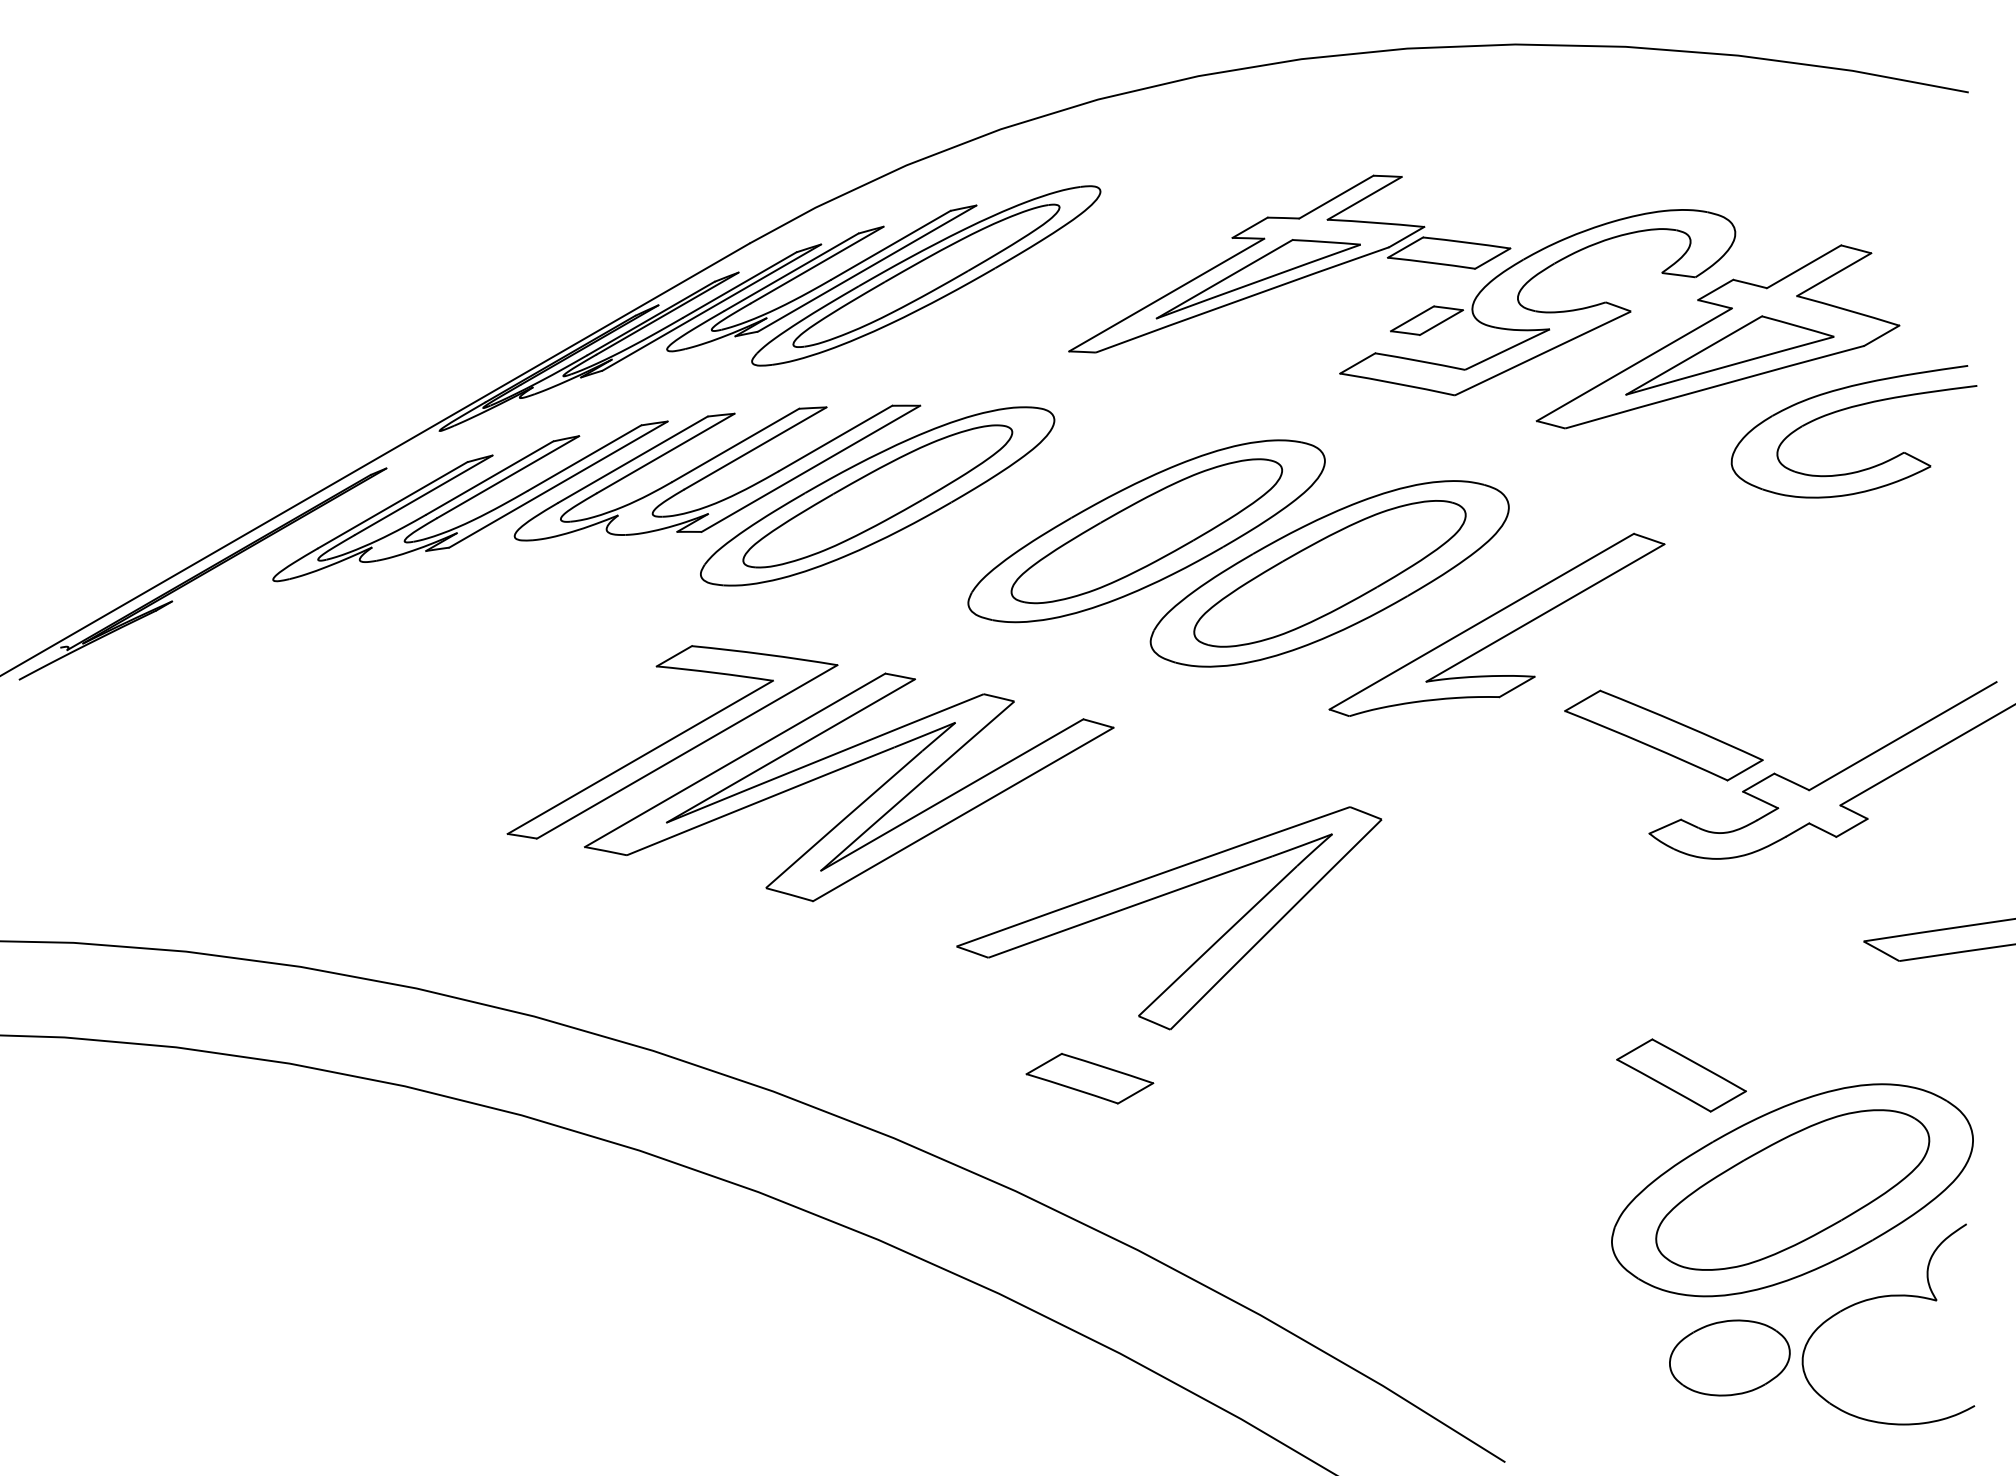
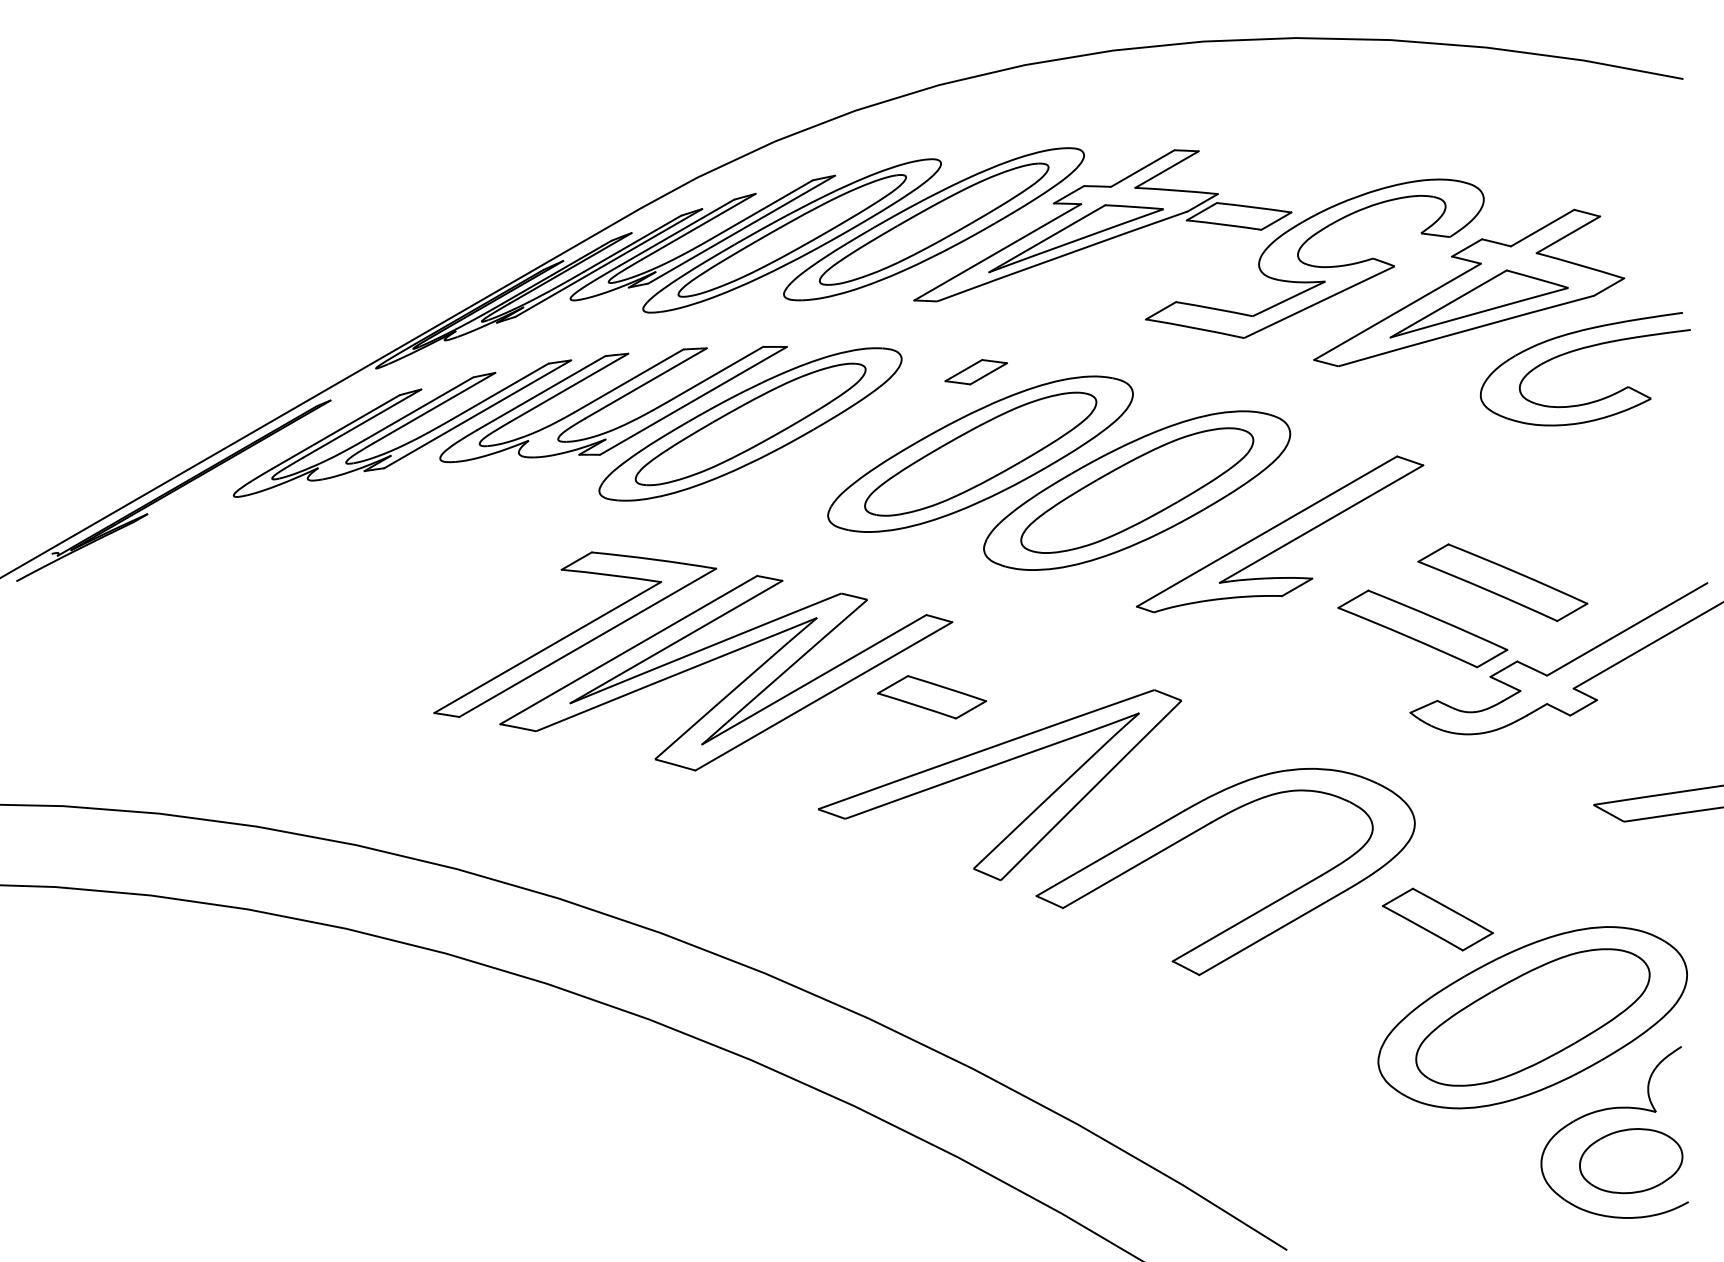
part: (1091, 262) -> (933, 224), added
part: (1427, 321) -> (976, 372), moved
part: (1757, 681) -> (1502, 582), added
part: (1407, 968) -> (1203, 828), added
part: (1089, 1078) -> (931, 697), moved
part: (1730, 1358) -> (1631, 1161), moved

